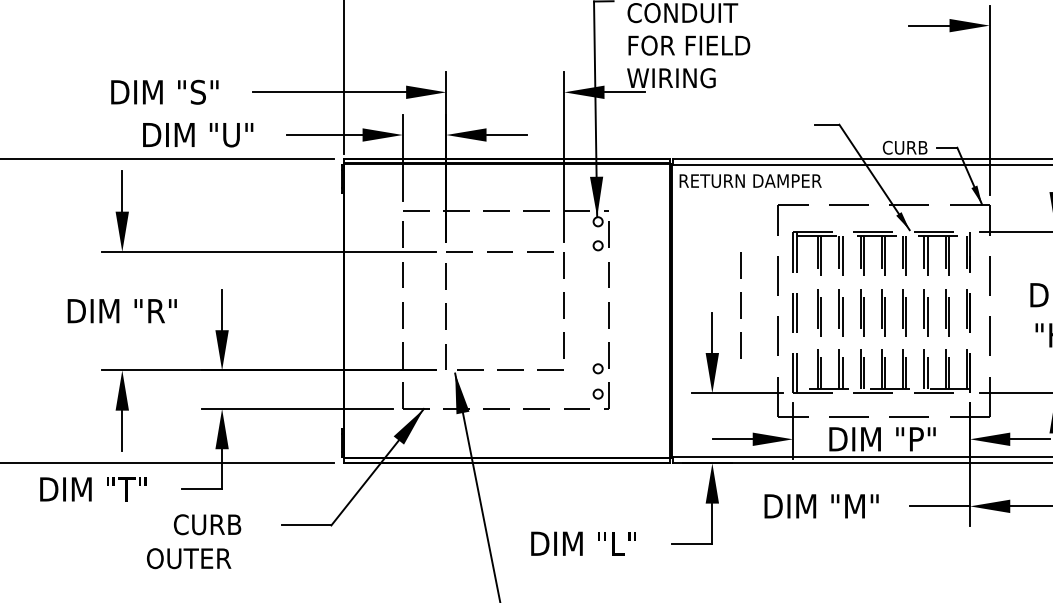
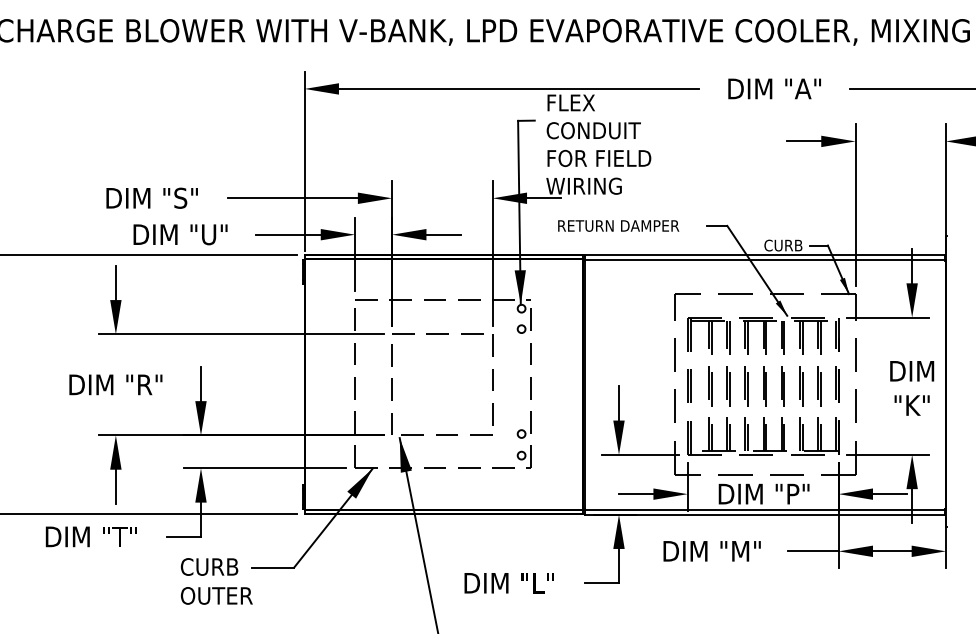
text: (750, 180) -> (618, 225), moved
line: (741, 304) -> (643, 379), removed
text: (207, 524) -> (209, 566), moved
text: (188, 558) -> (216, 595), moved

